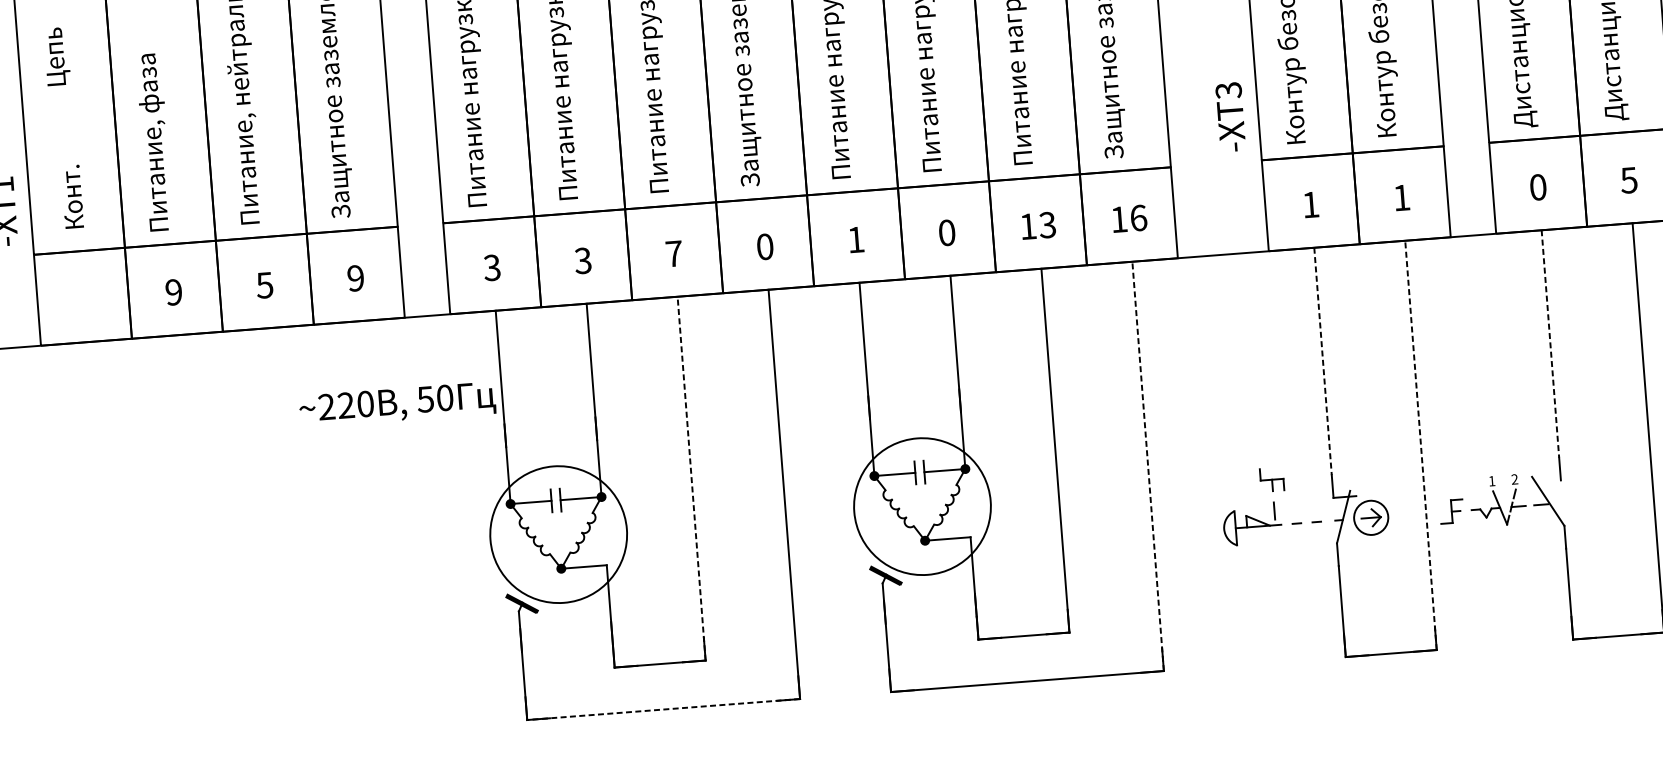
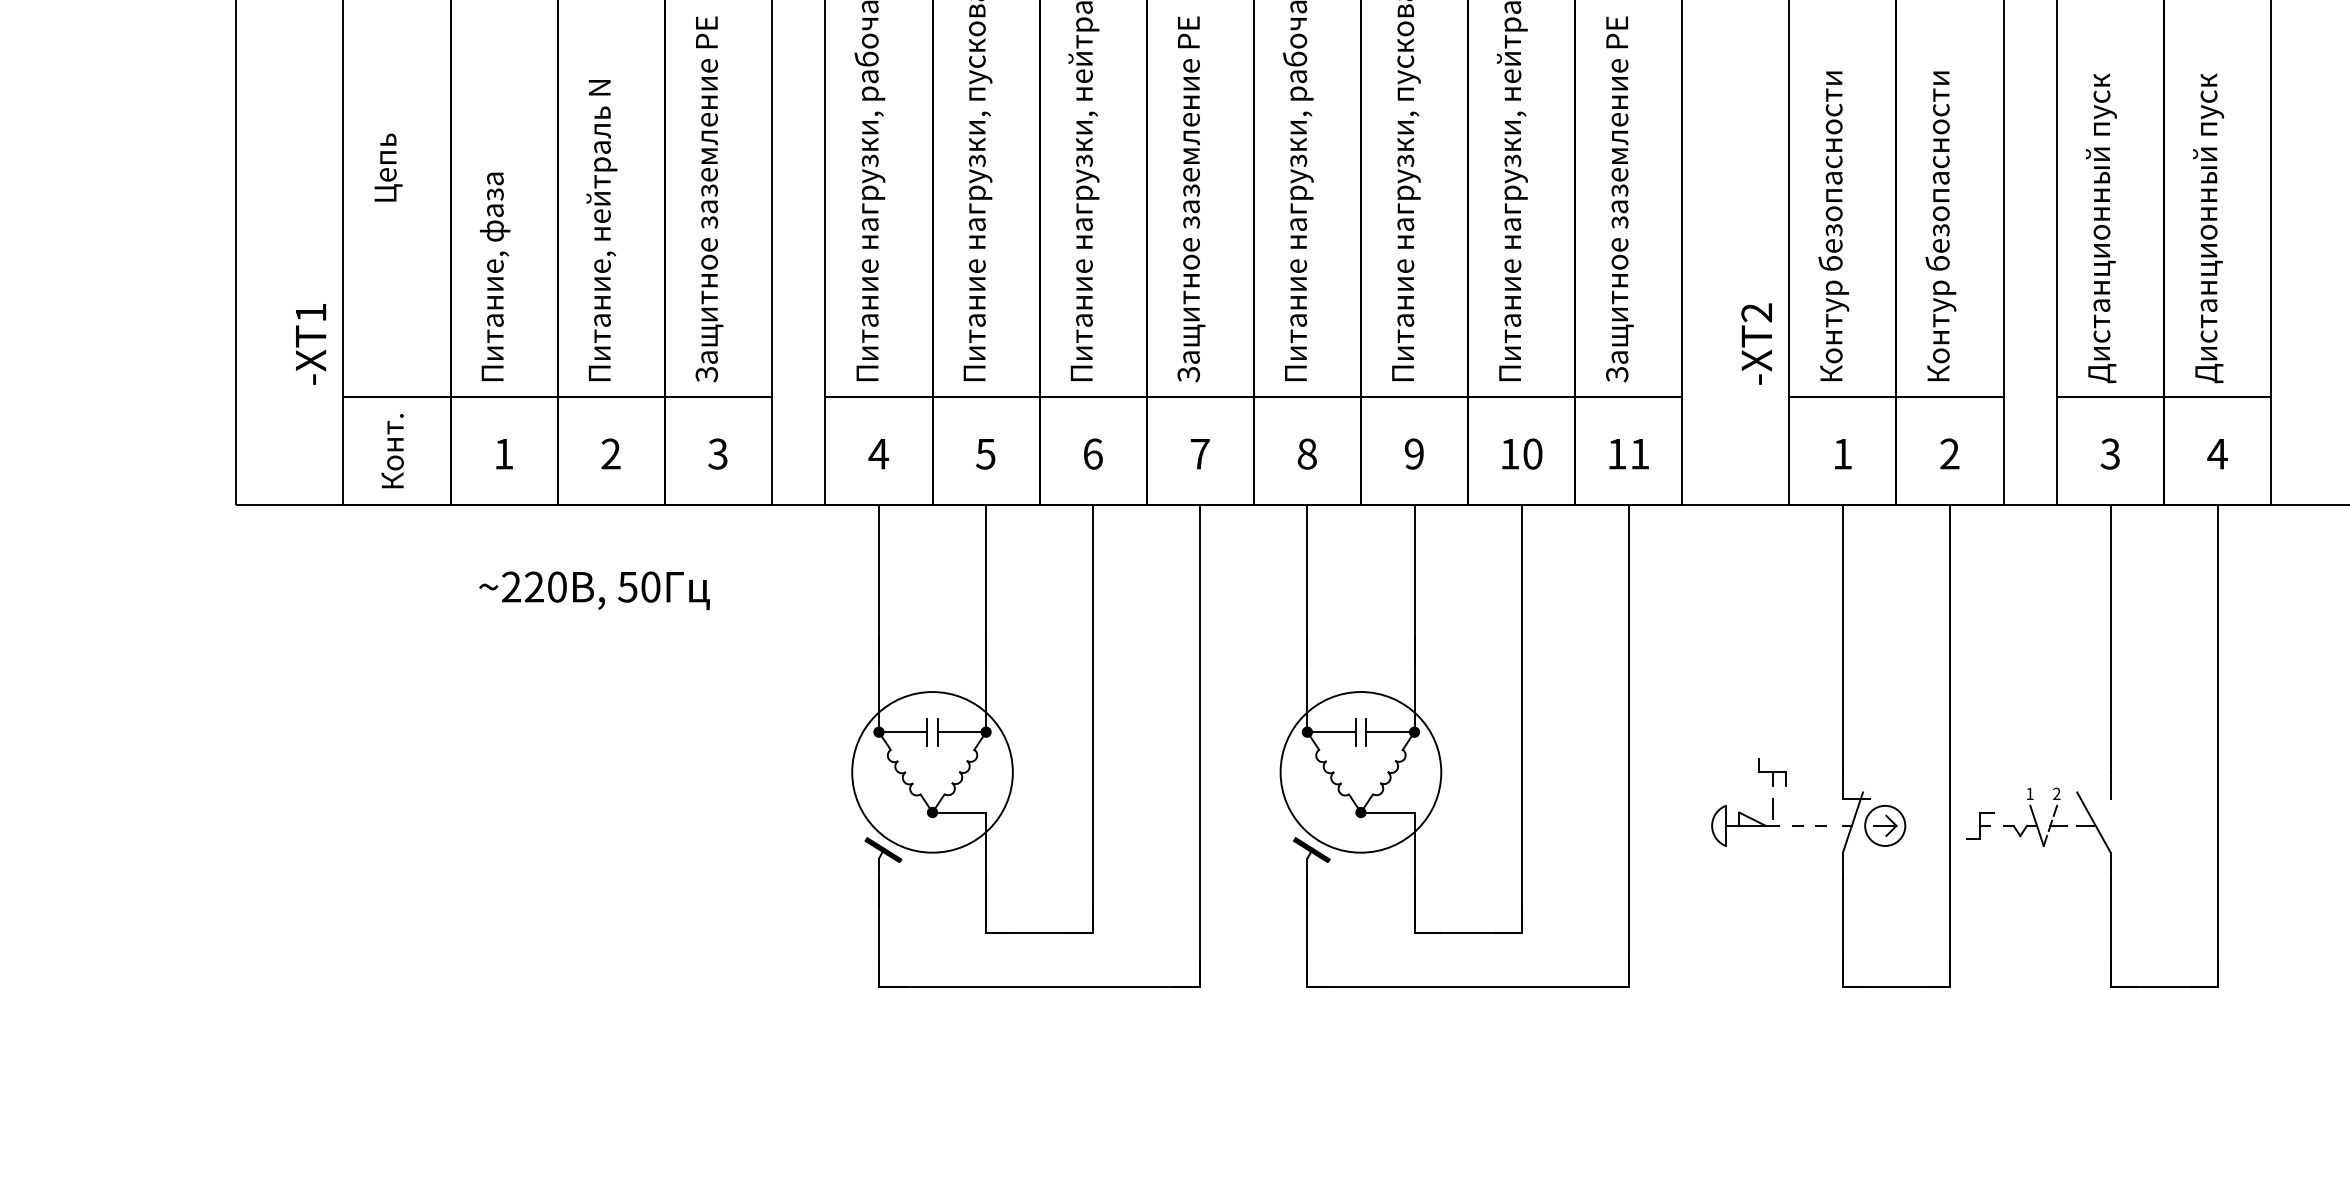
text: (1228, 90) -> (1756, 312), -XT3 -> -XT2
text: (1629, 180) -> (2217, 454), 5 -> 4
text: (1538, 186) -> (2110, 453), 0 -> 3
text: (72, 197) -> (392, 451), moved
text: (1401, 197) -> (1949, 453), 1 -> 2
text: (1139, 217) -> (1640, 453), 16 -> 11
text: (1047, 224) -> (1532, 453), 13 -> 10
text: (946, 232) -> (1413, 453), 0 -> 9
text: (855, 239) -> (1306, 453), 1 -> 8
text: (764, 246) -> (1199, 453), 0 -> 7
text: (673, 253) -> (1092, 453), 7 -> 6
text: (582, 260) -> (985, 453), 3 -> 5
text: (491, 267) -> (878, 453), 3 -> 4
text: (355, 277) -> (717, 453), 9 -> 3
text: (264, 284) -> (610, 453), 5 -> 2
text: (173, 291) -> (503, 453), 9 -> 1
line: (1550, 343) -> (2110, 638), dashed -> solid
line: (1322, 361) -> (1842, 638), dashed -> solid
text: (397, 404) -> (594, 590), moved
line: (1421, 445) -> (1950, 745), dashed -> solid
line: (1147, 466) -> (1628, 745), dashed -> solid
line: (691, 478) -> (1093, 718), dashed -> solid
line: (663, 709) -> (1039, 986), dashed -> solid

